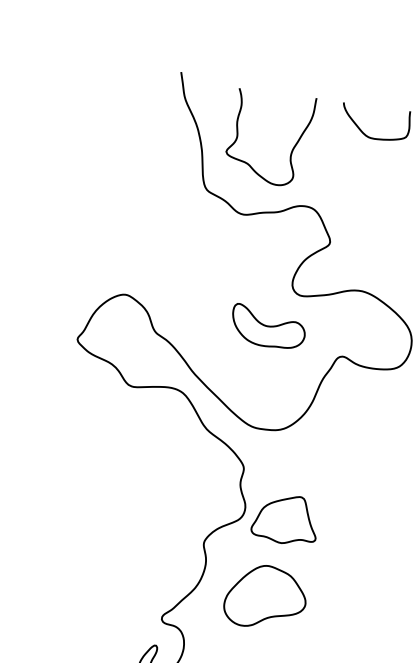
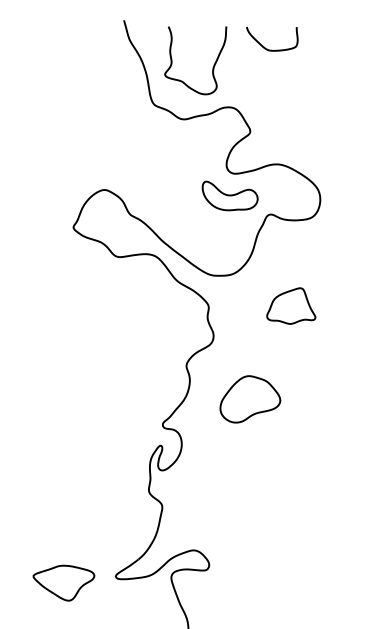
part: (267, 326) -> (229, 195), moved
part: (285, 518) -> (291, 305), moved
part: (265, 597) -> (250, 399), moved

